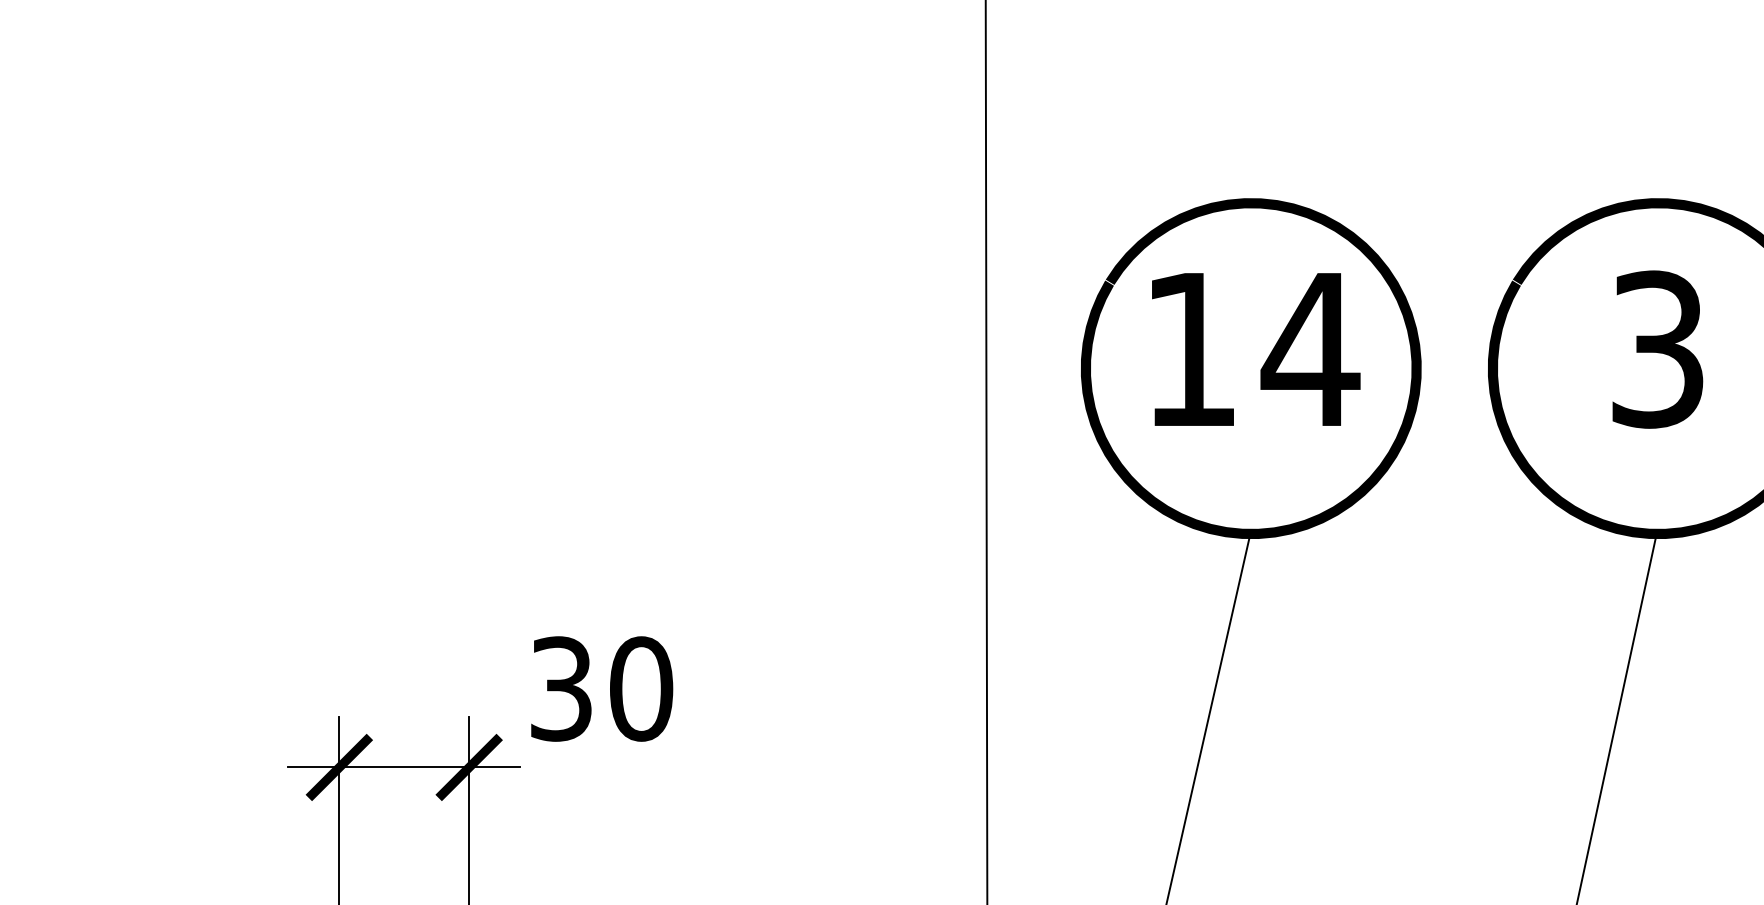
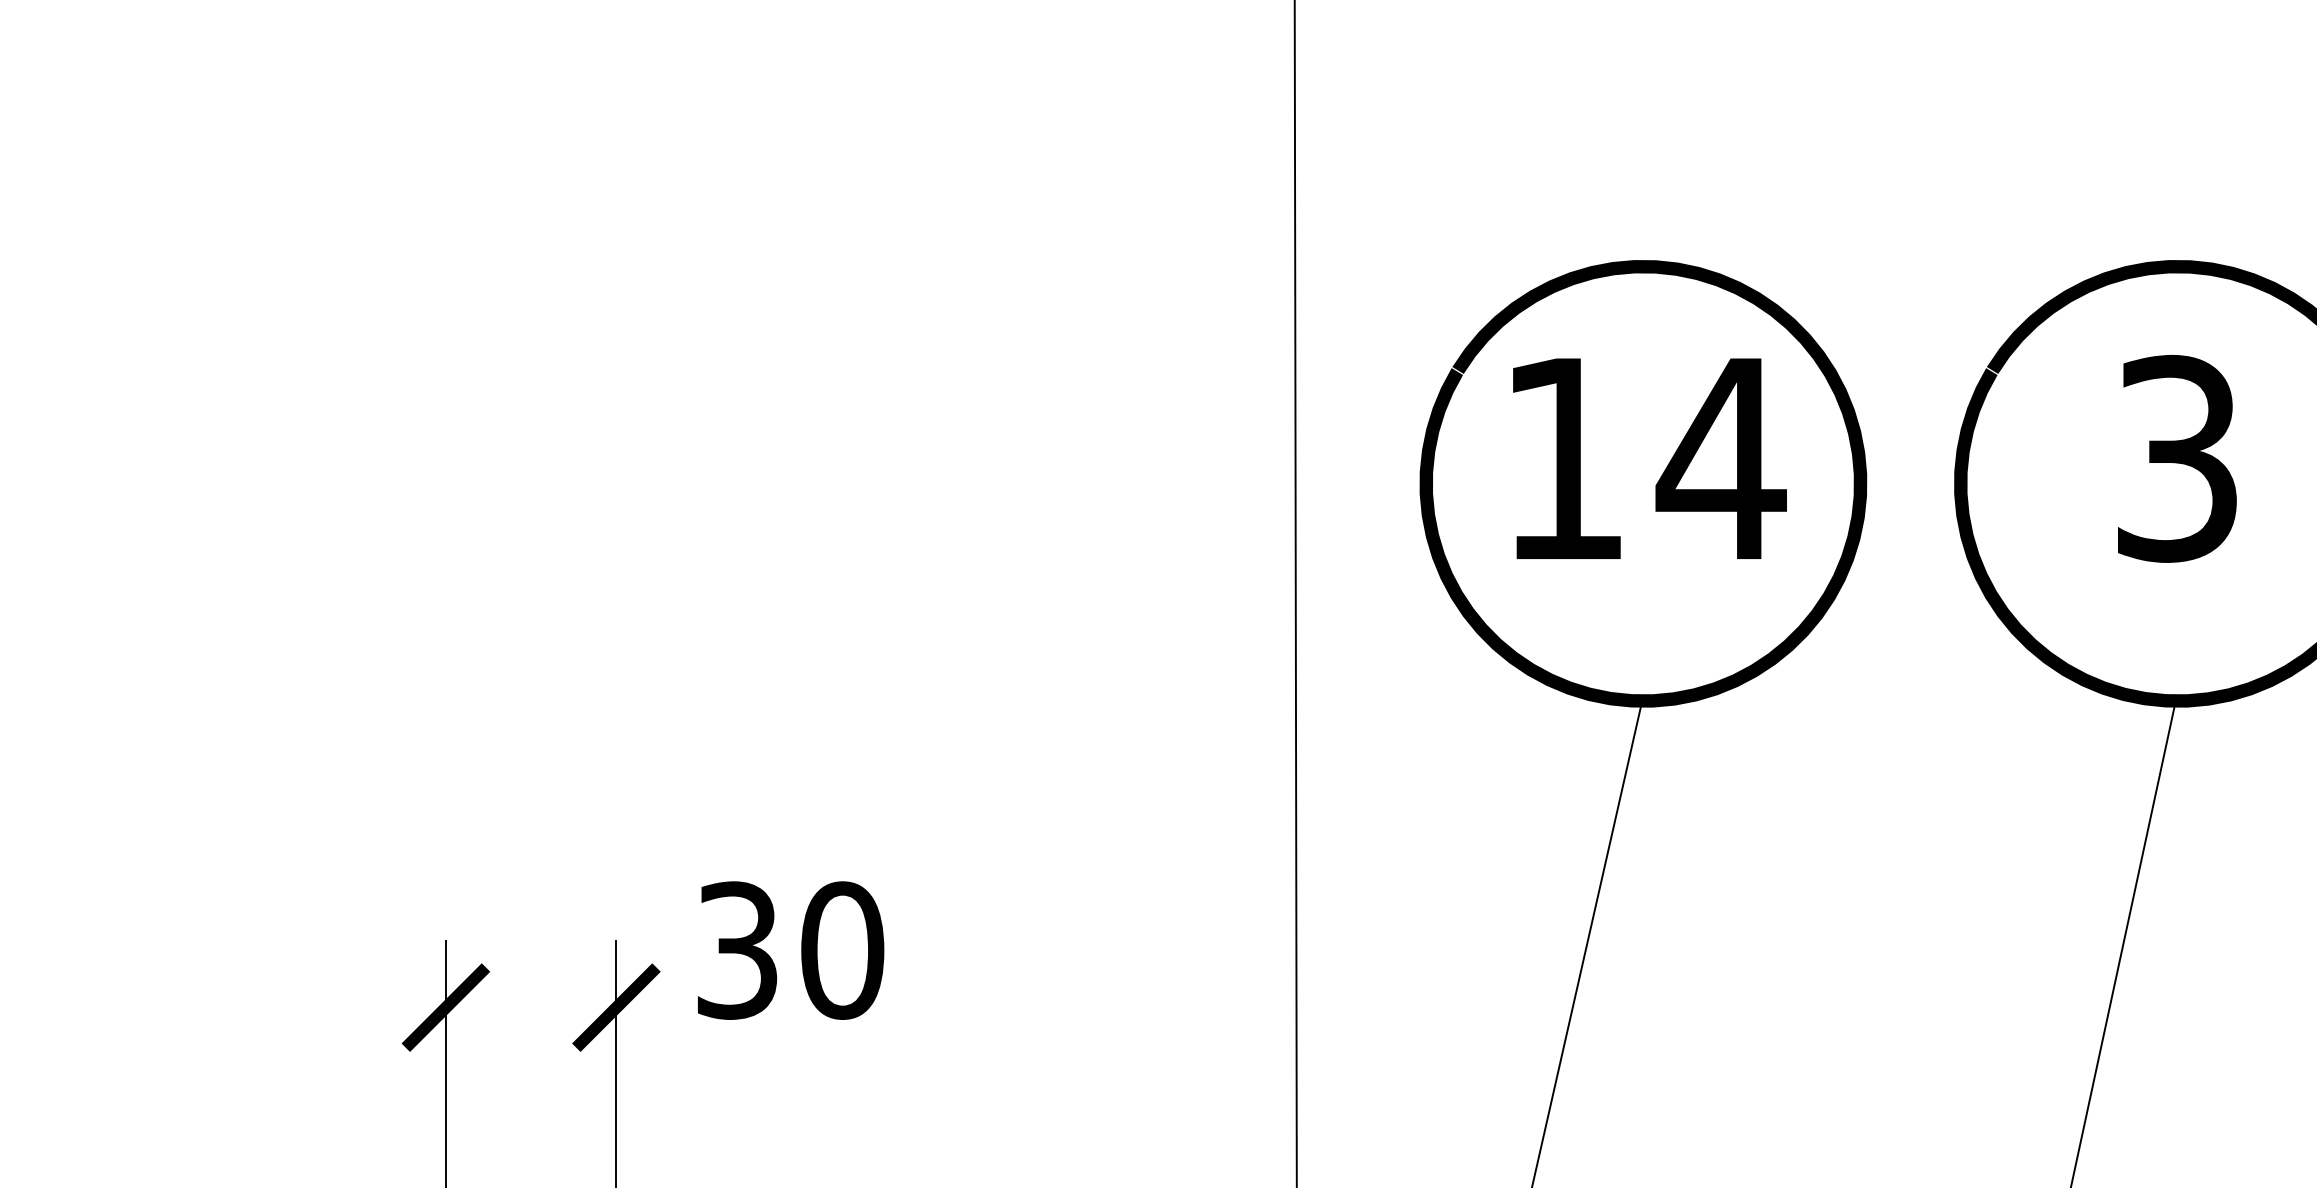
text: (602, 688) -> (791, 950), moved
line: (404, 767) -> (531, 1007), removed

